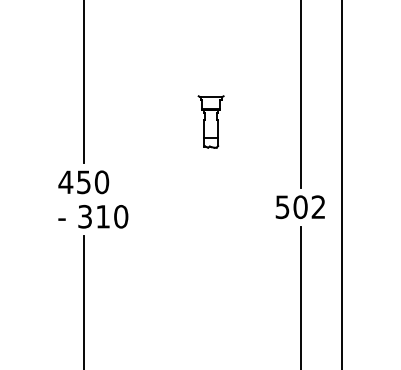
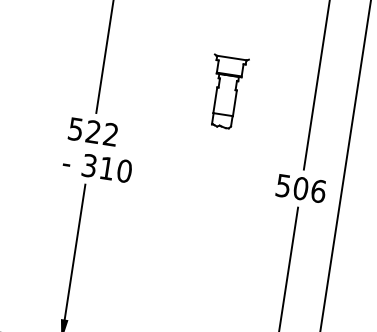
part: (210, 121) -> (225, 91), size x1.4
text: (83, 182) -> (92, 132), 450 -> 522
text: (318, 207) -> (318, 191), 502 -> 506

